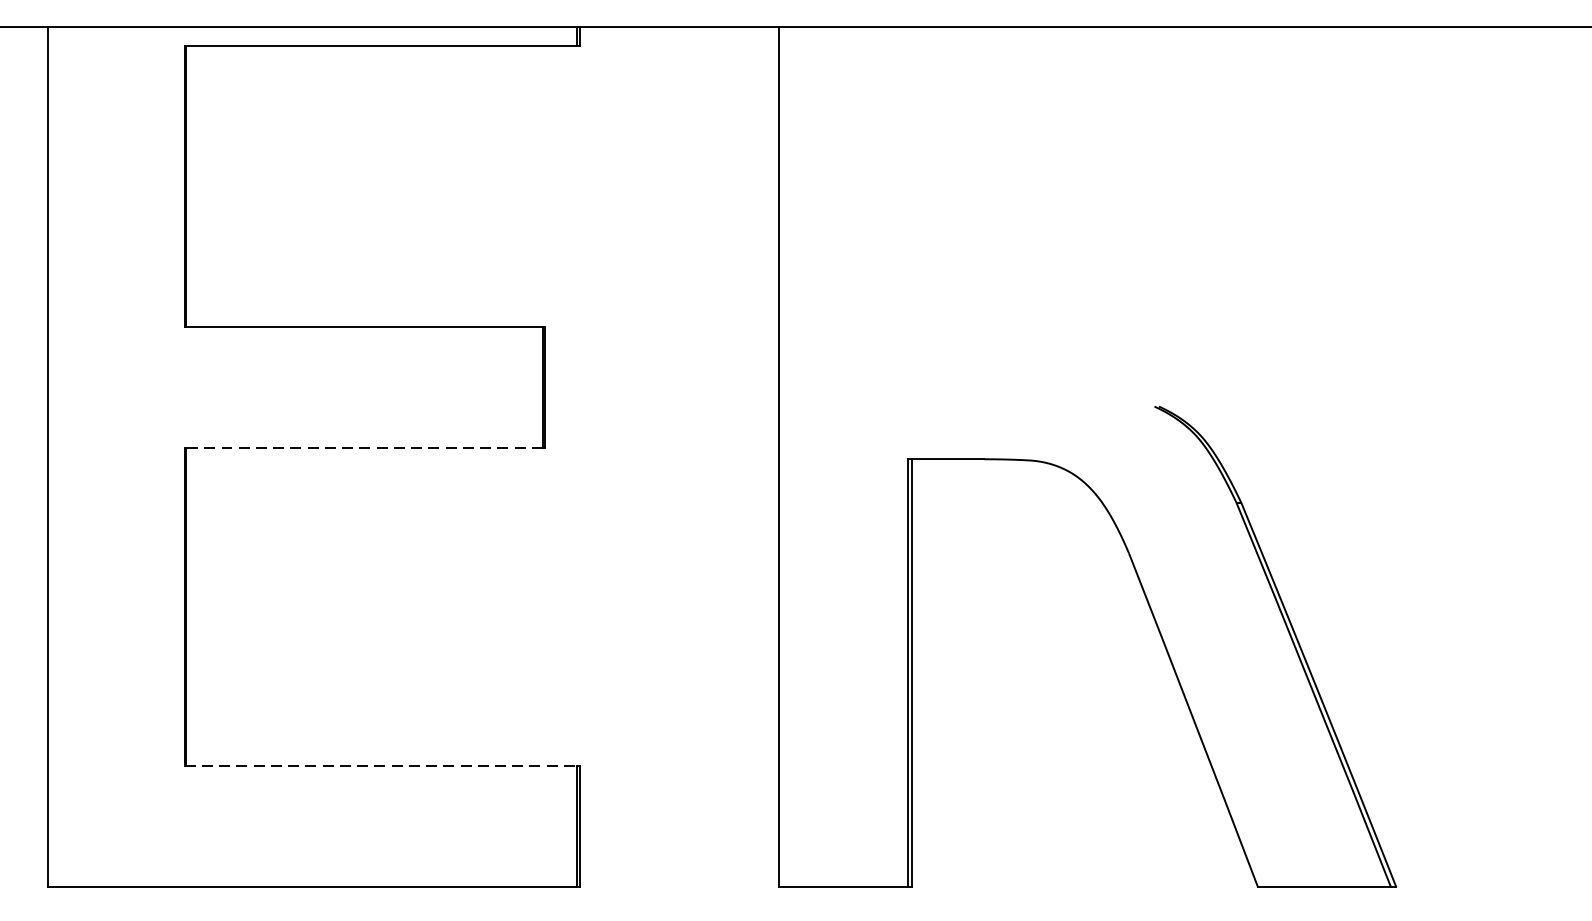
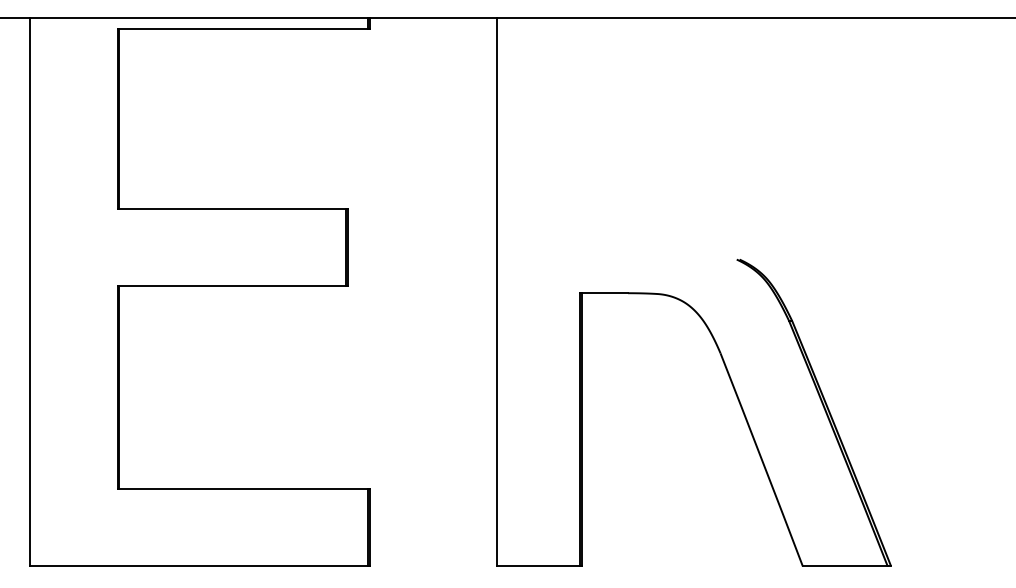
line: (362, 448) -> (231, 286), dashed -> solid
line: (381, 765) -> (243, 488), dashed -> solid

